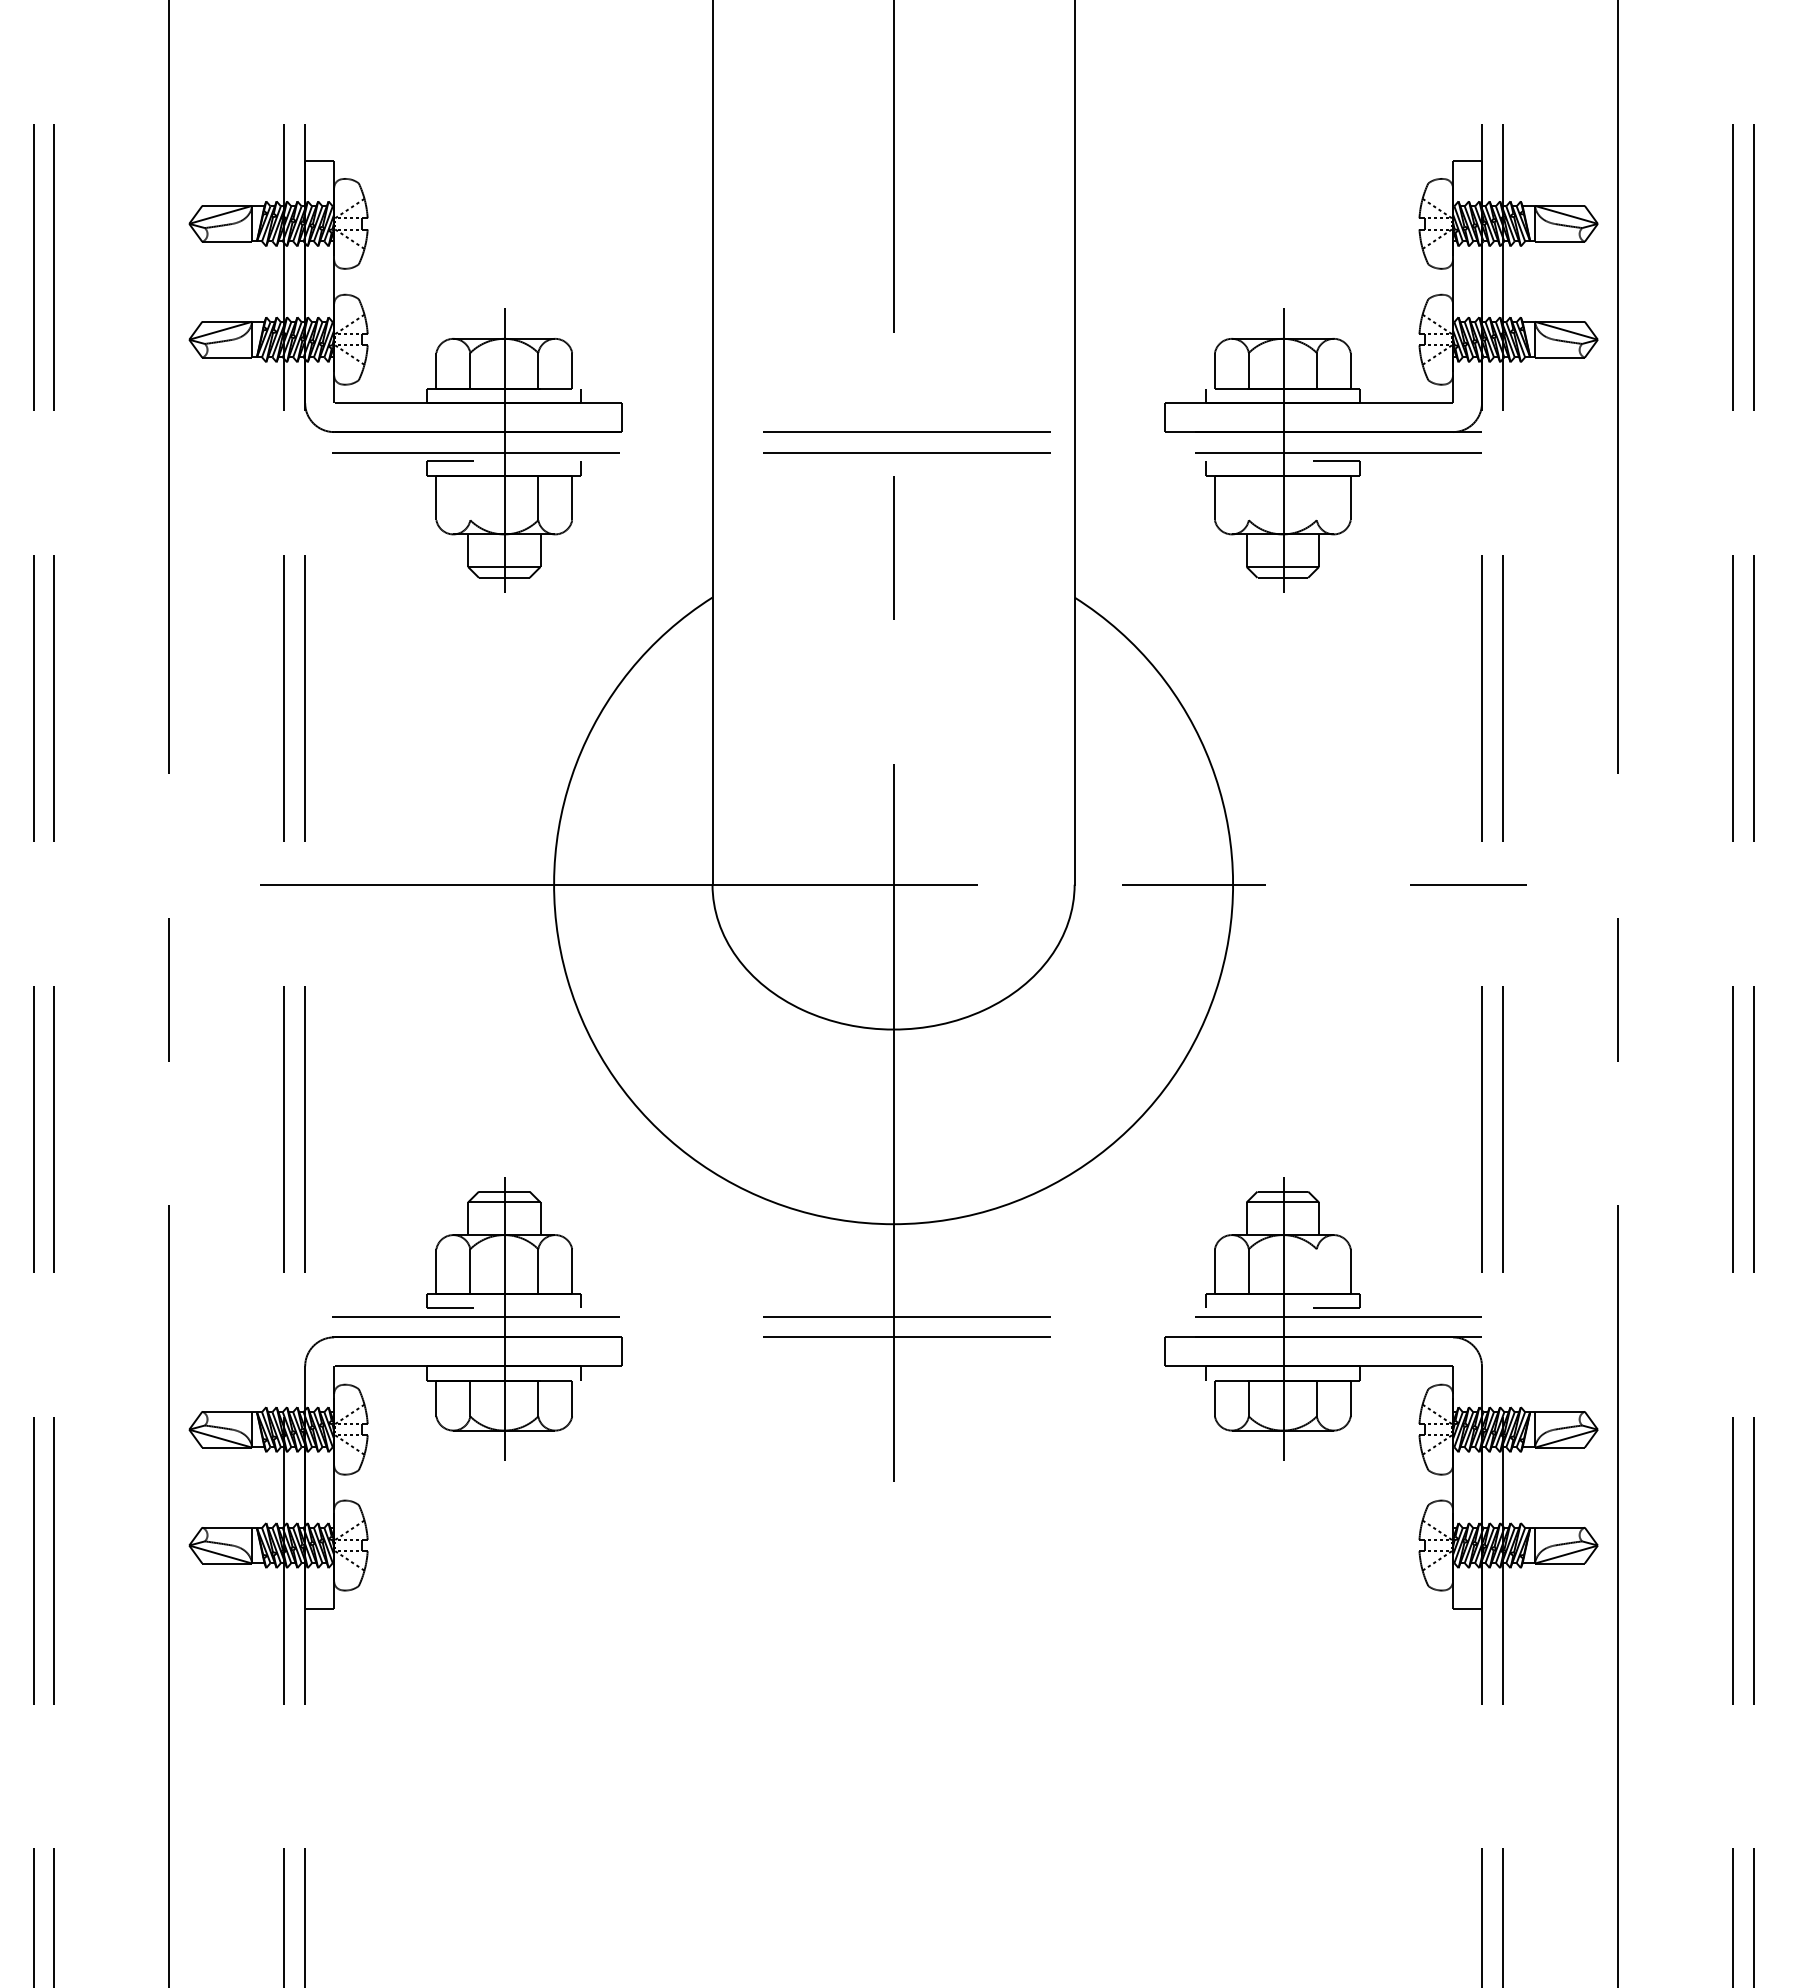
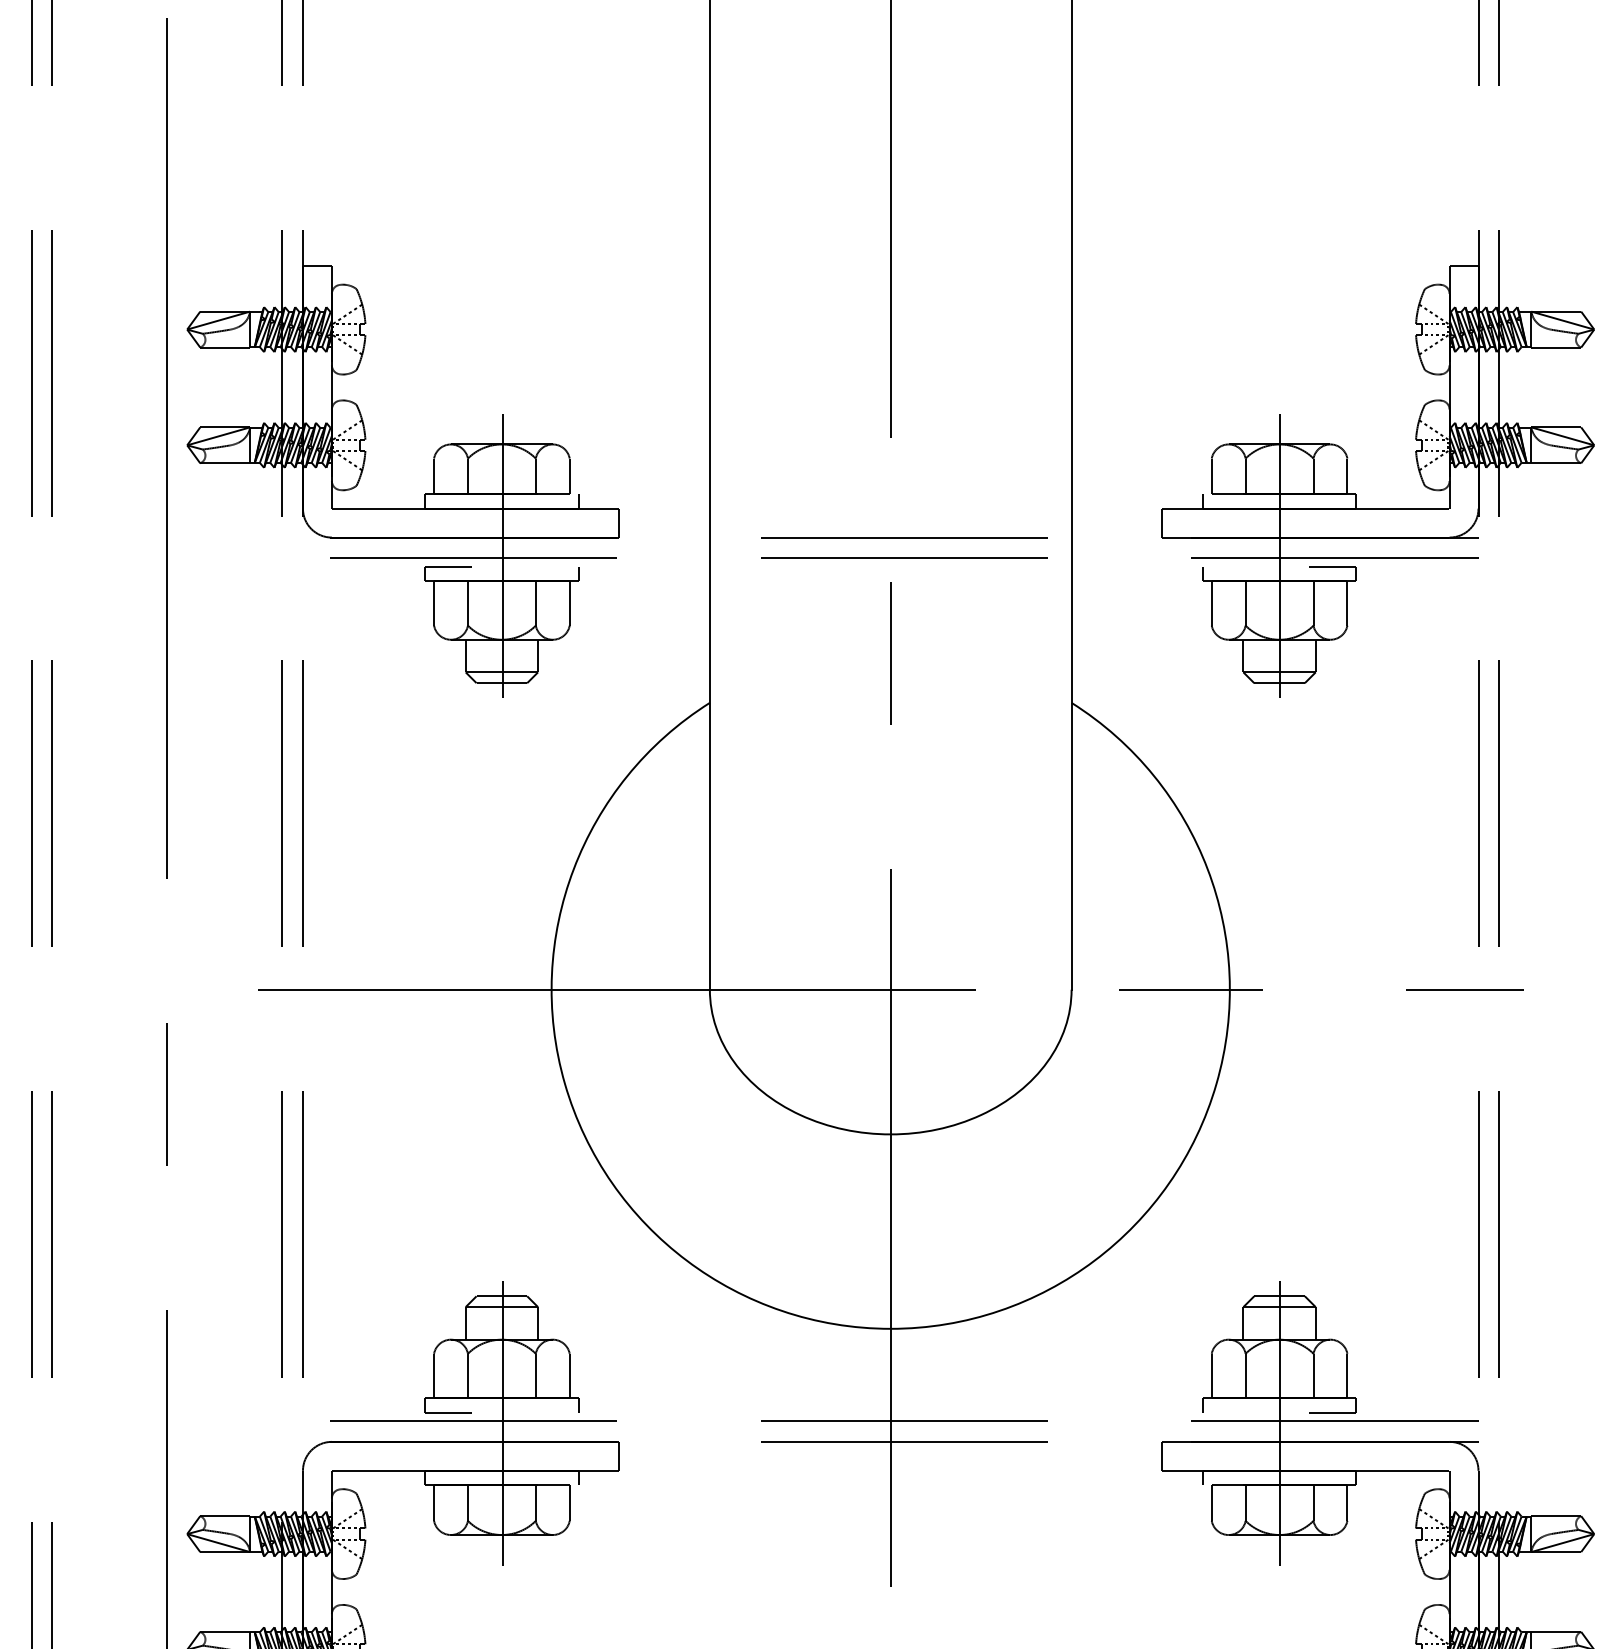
line: (470, 497) -> (468, 602), added
line: (1248, 497) -> (1245, 602), added
line: (1316, 497) -> (1313, 602), added
line: (1316, 1271) -> (1313, 1376), added

